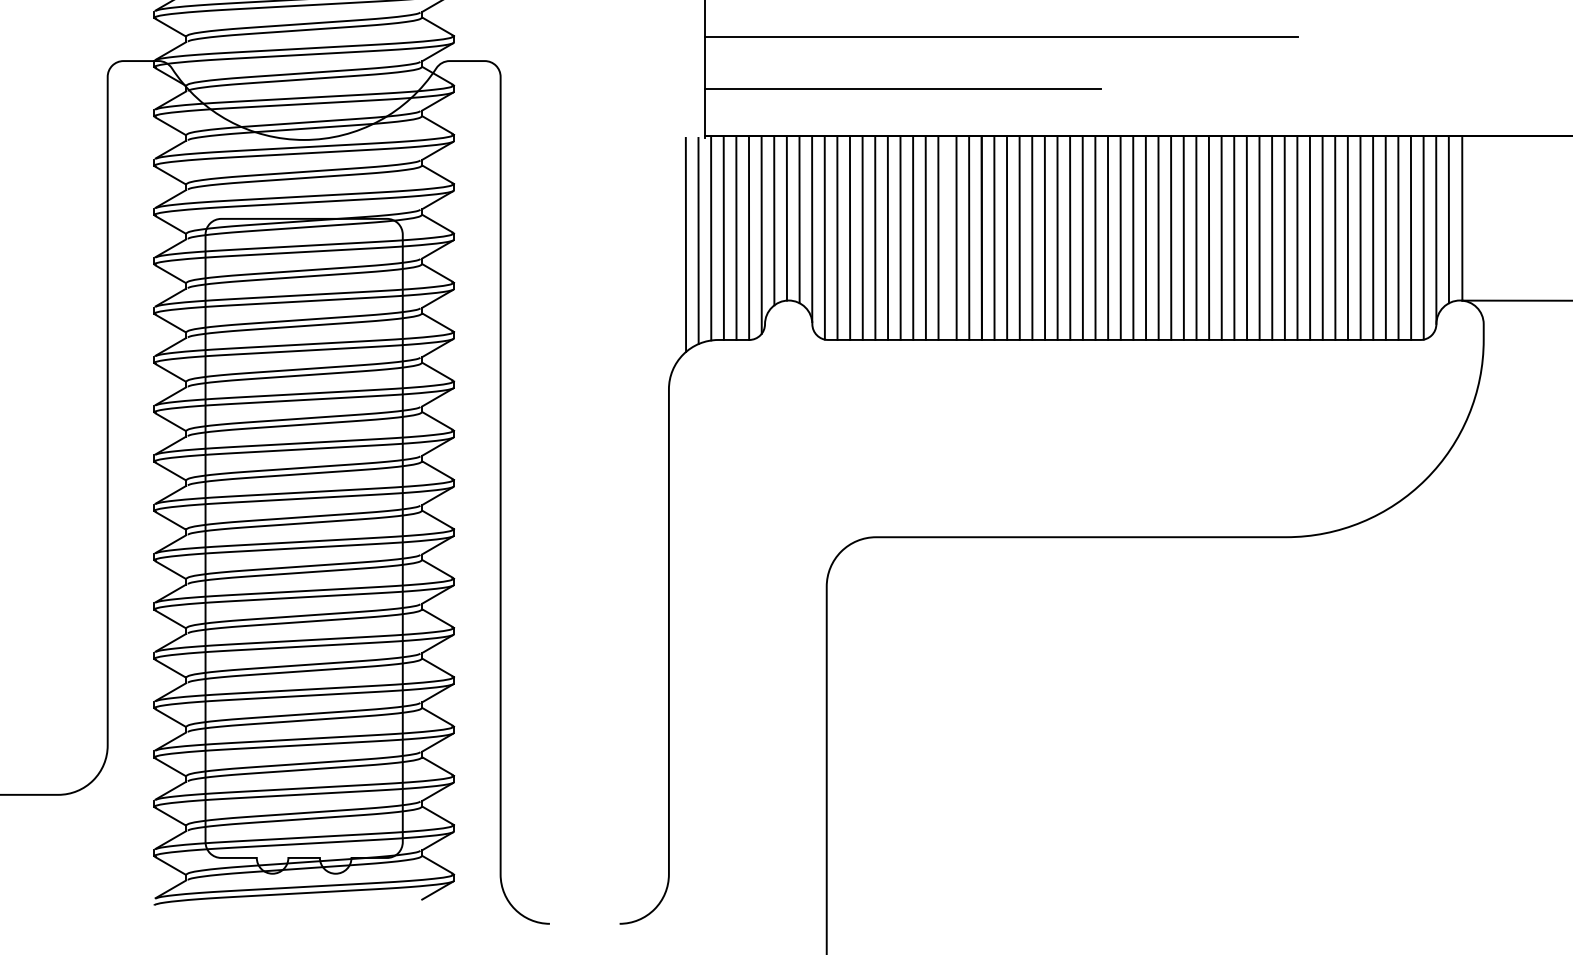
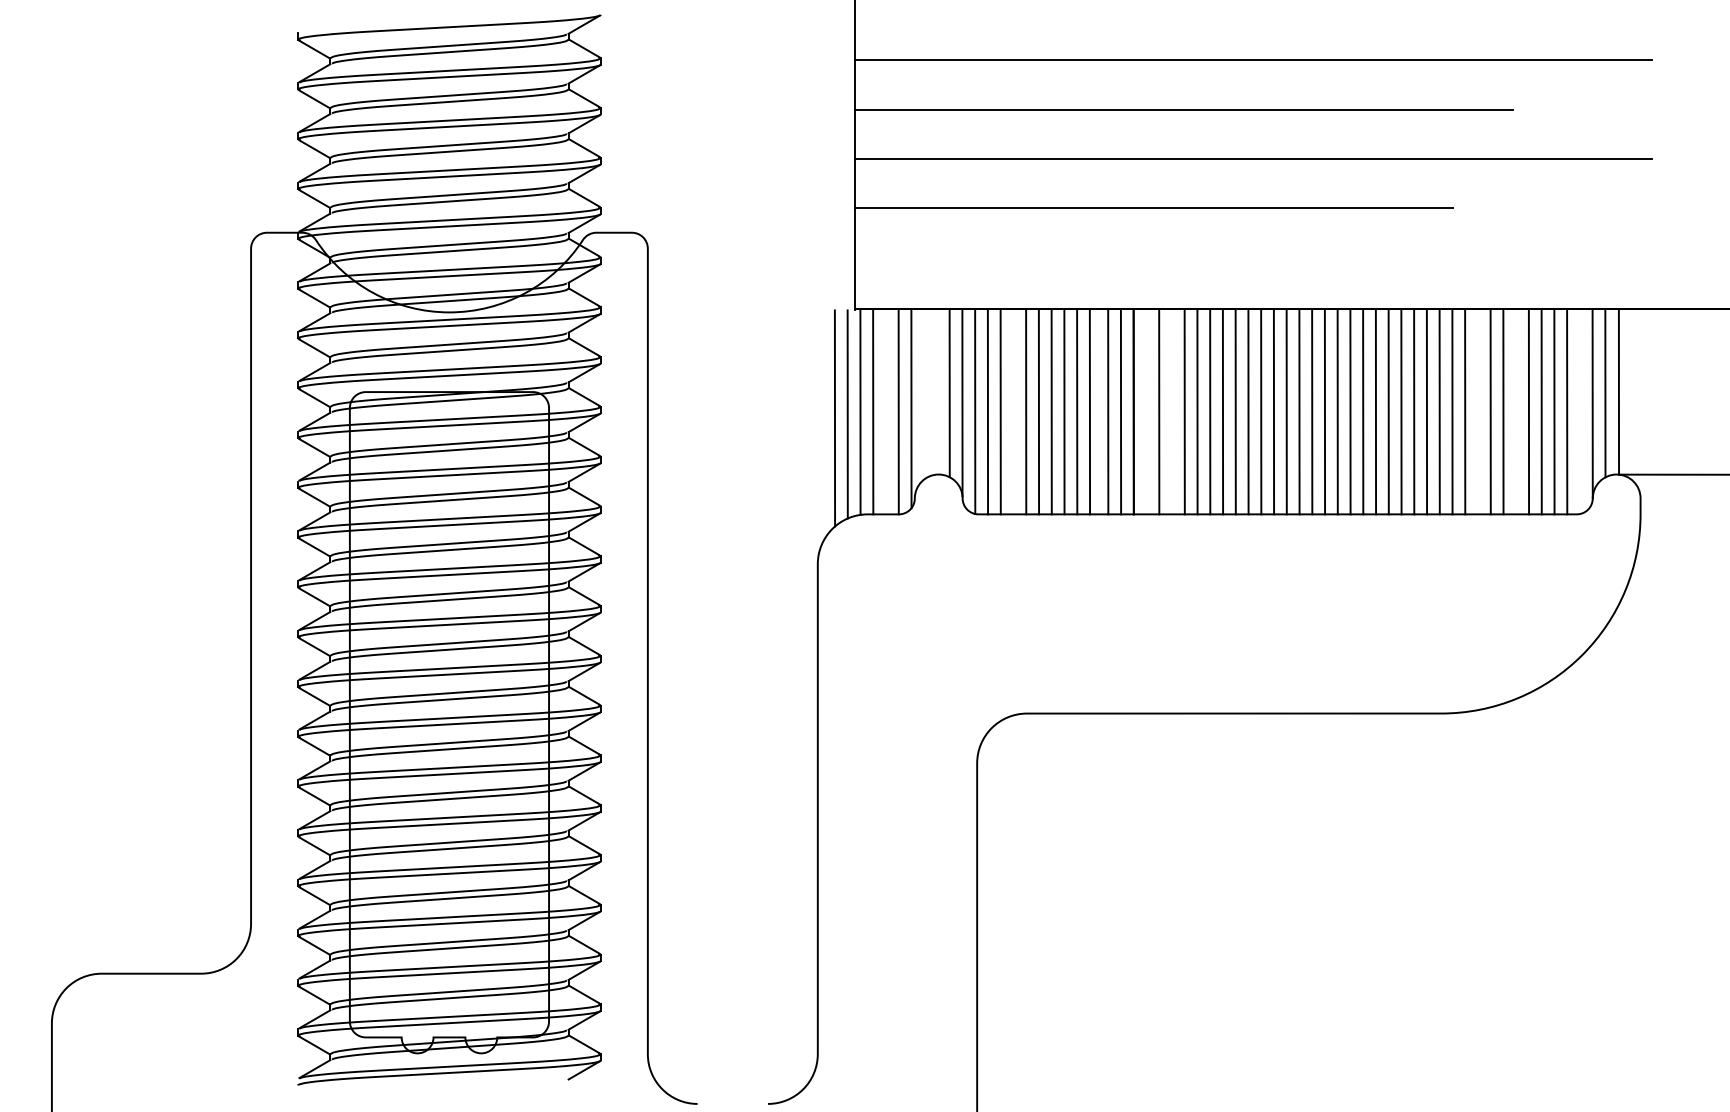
line: (902, 89) -> (1053, 261), removed
line: (786, 219) -> (936, 392), removed
line: (774, 221) -> (924, 394), removed
line: (735, 239) -> (885, 412), removed
line: (862, 239) -> (1013, 412), removed
line: (994, 239) -> (1146, 412), removed
line: (1019, 239) -> (1171, 412), removed
line: (1322, 239) -> (1477, 412), removed
line: (1360, 239) -> (1516, 412), removed
line: (1423, 239) -> (1579, 412), removed

